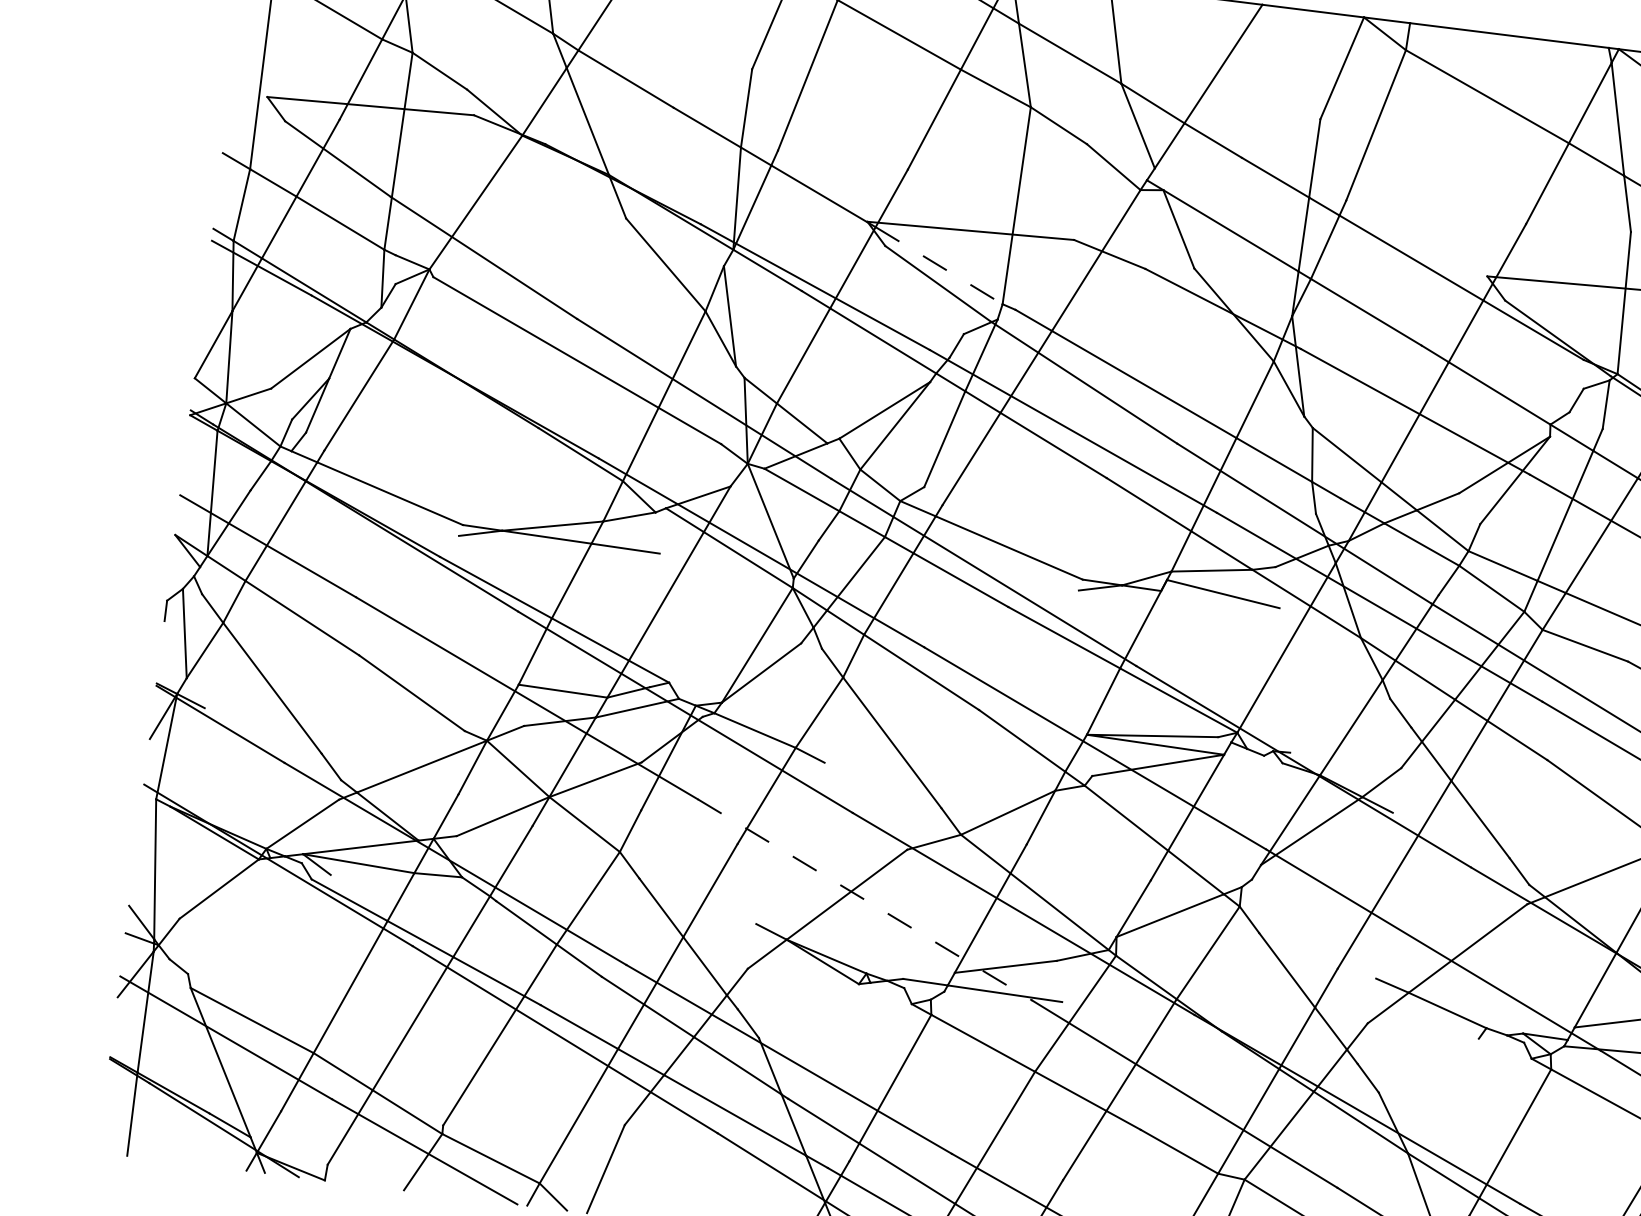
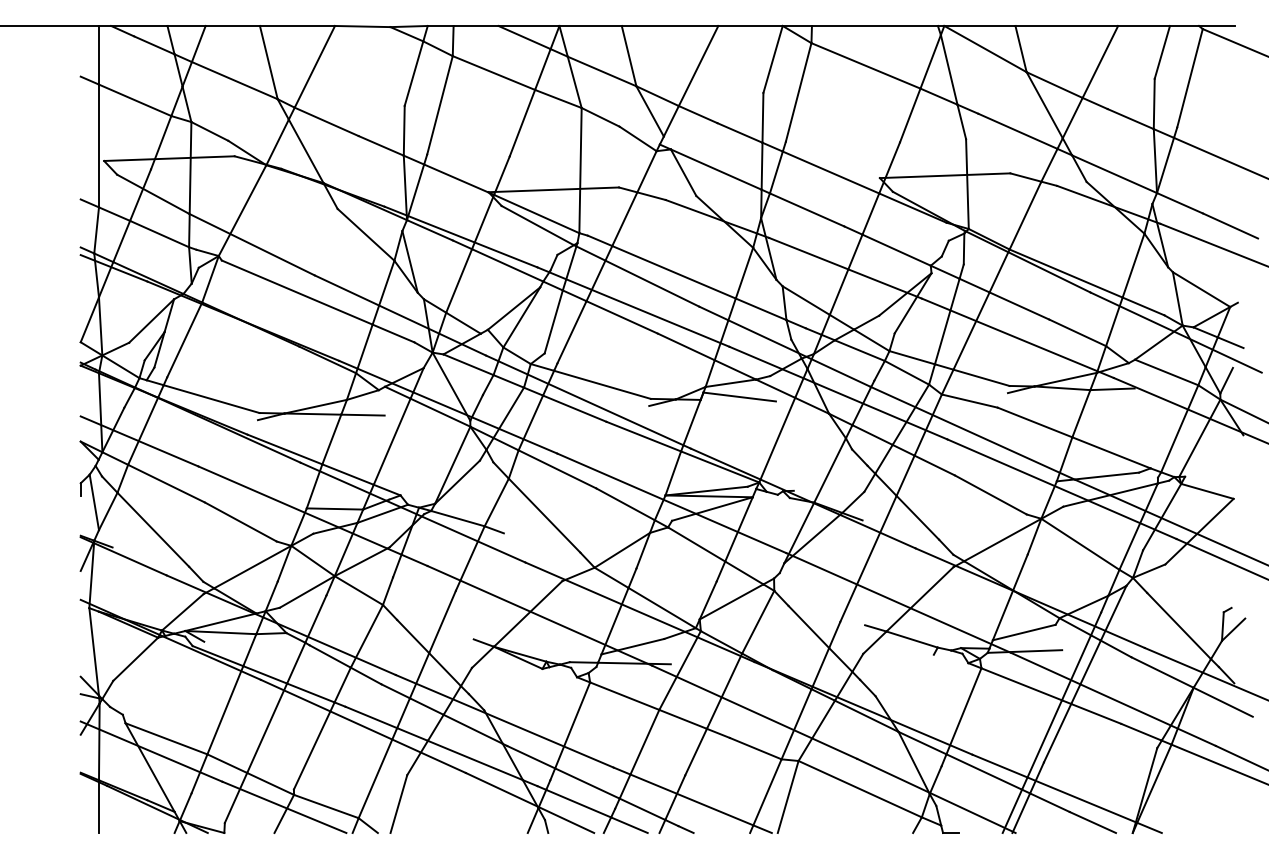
line: (938, 266) -> (536, 214), dashed -> solid
line: (864, 899) -> (539, 615), dashed -> solid

